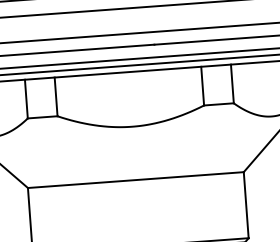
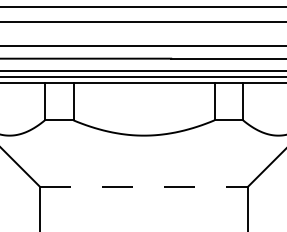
line: (135, 179) -> (143, 186), solid -> dashed

